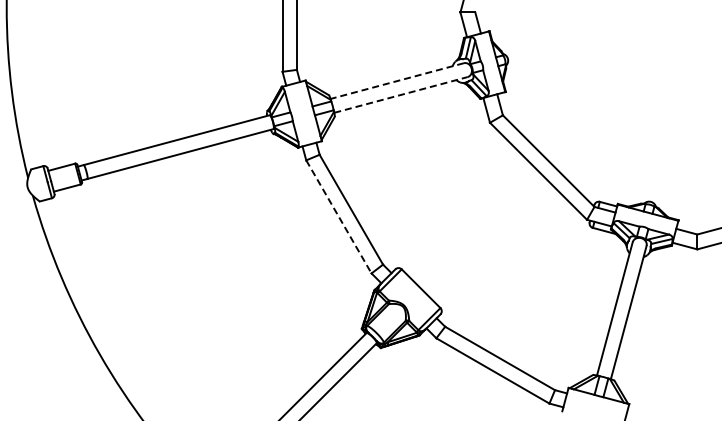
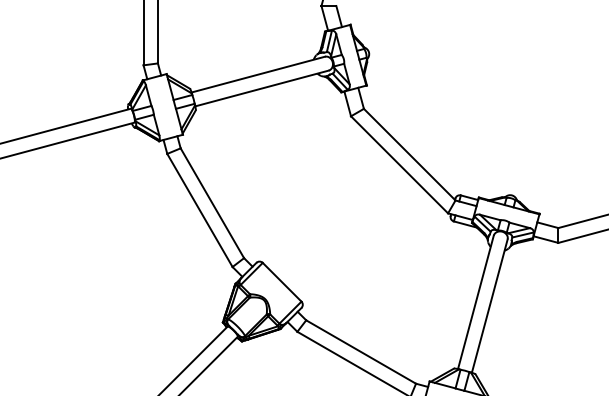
line: (396, 81) -> (257, 75), dashed -> solid
line: (401, 94) -> (262, 88), dashed -> solid
line: (339, 217) -> (200, 211), dashed -> solid

